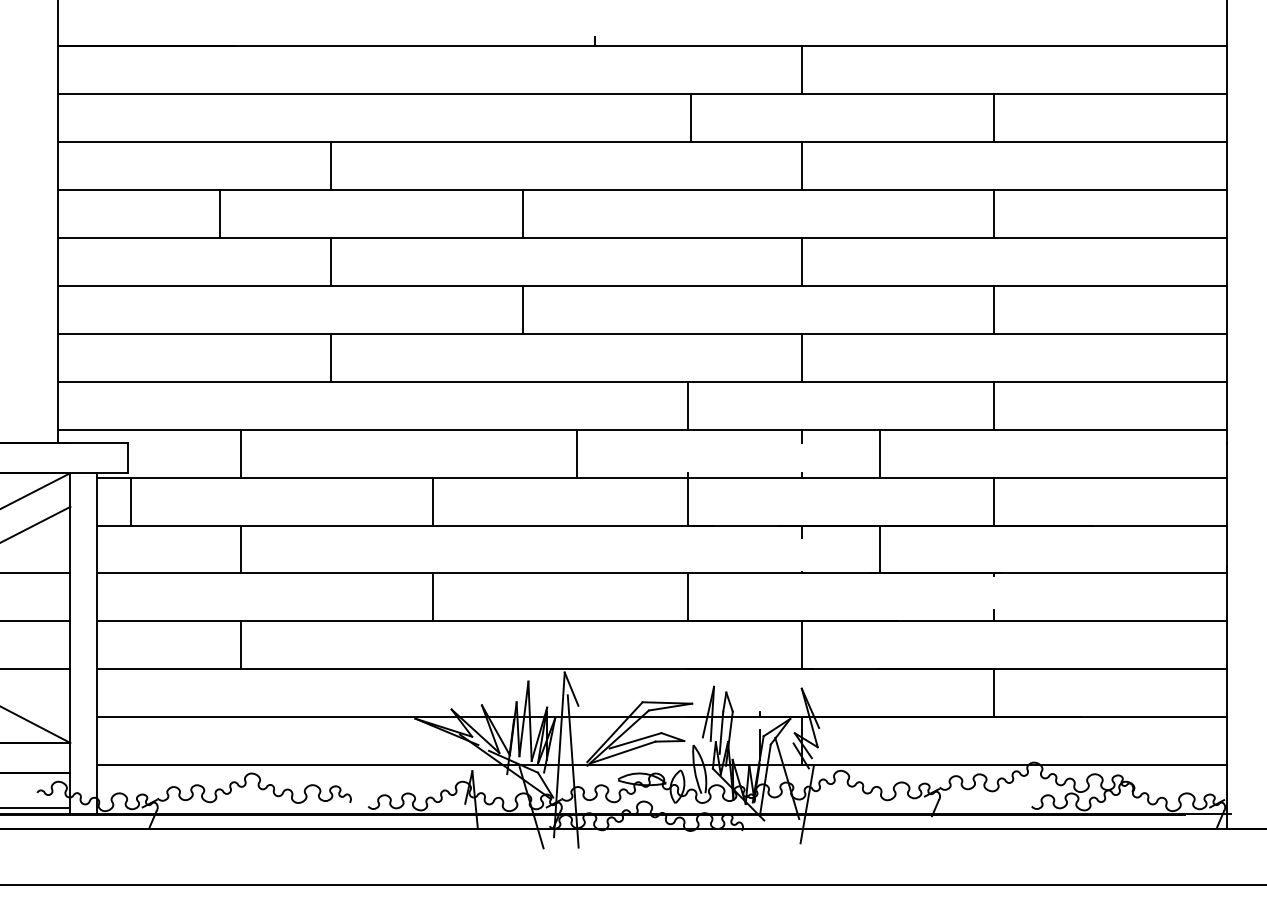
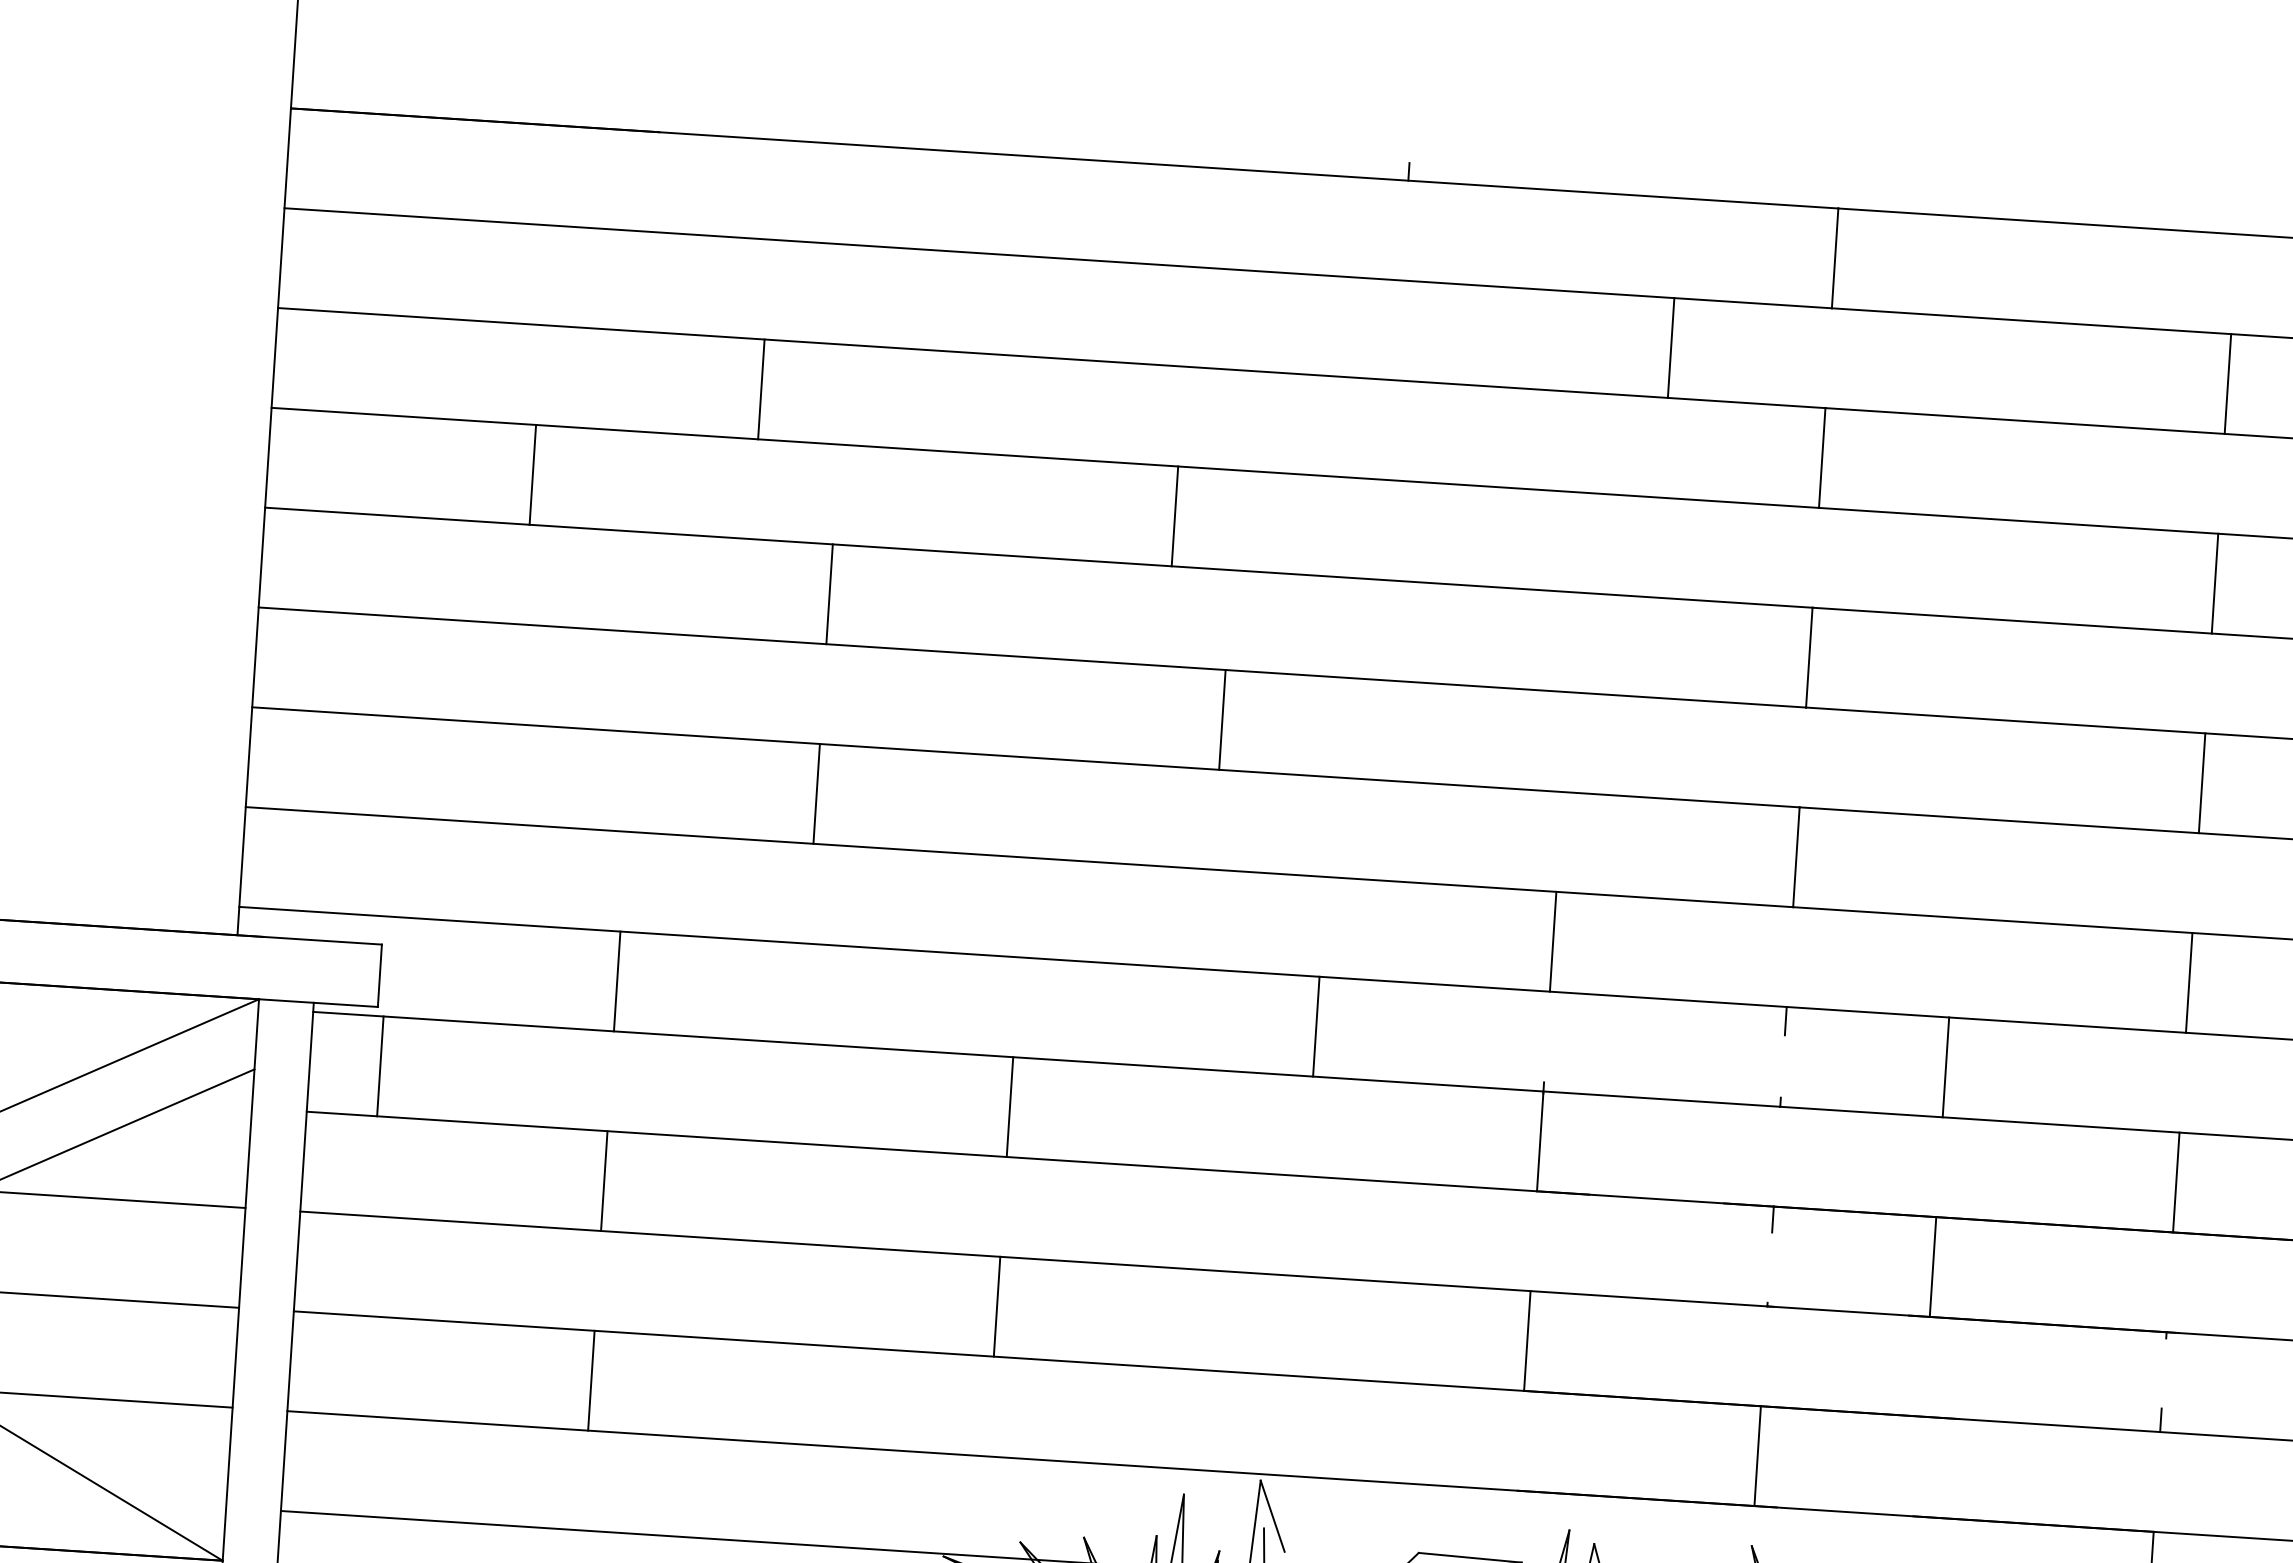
line: (691, 117) -> (1671, 347), moved
line: (330, 165) -> (760, 388), moved
line: (220, 213) -> (533, 474), moved
line: (522, 213) -> (1174, 515), moved

